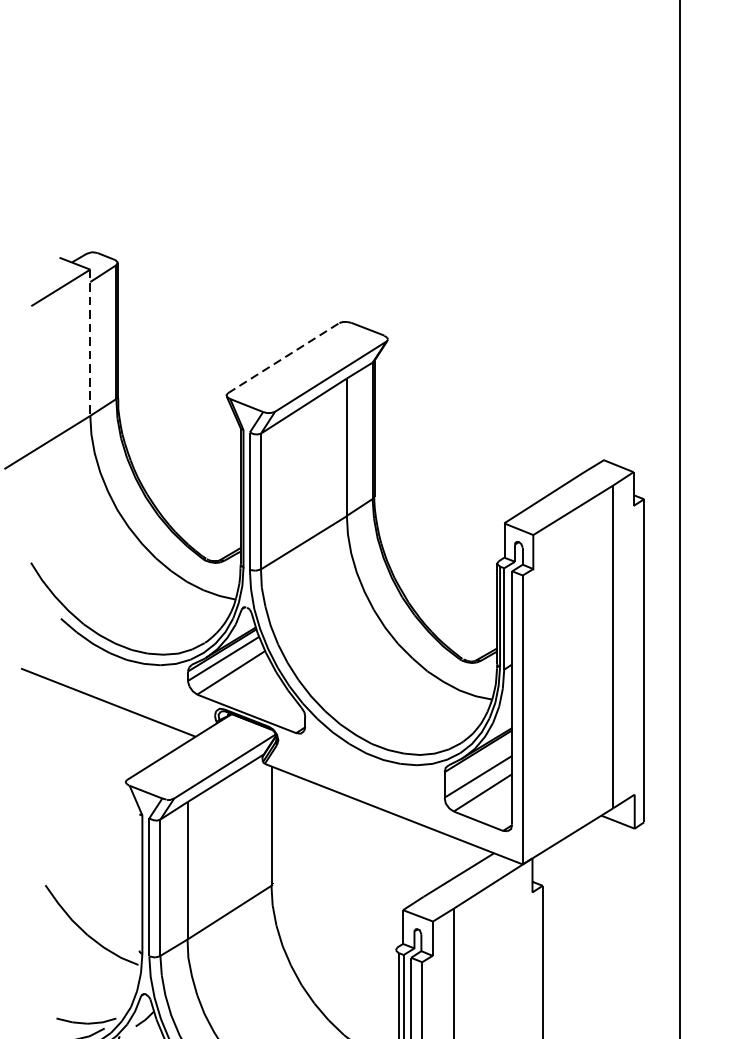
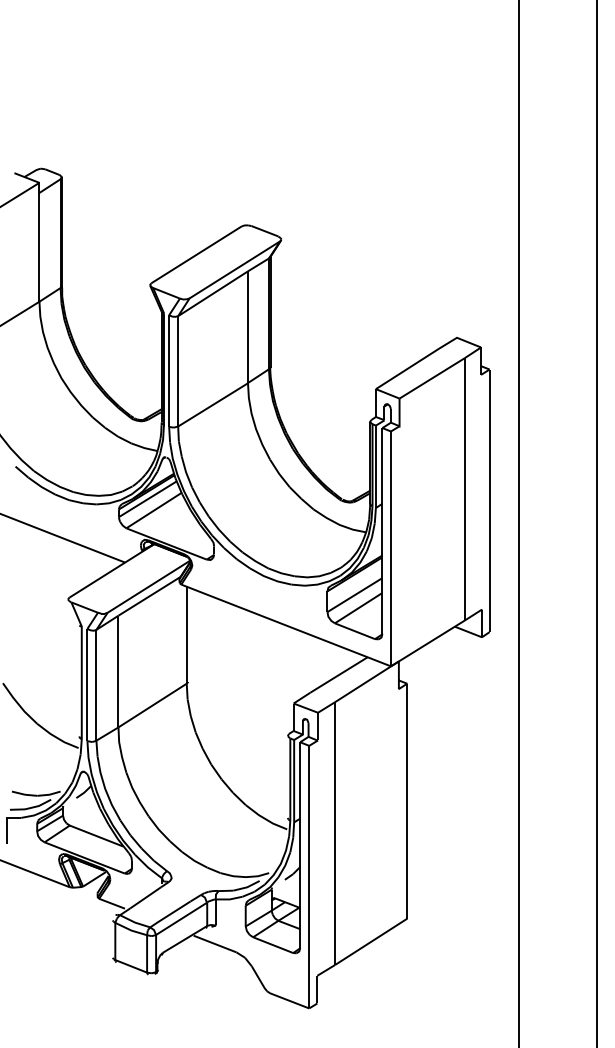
line: (90, 343) -> (39, 242), dashed -> solid
line: (284, 357) -> (197, 254), dashed -> solid

